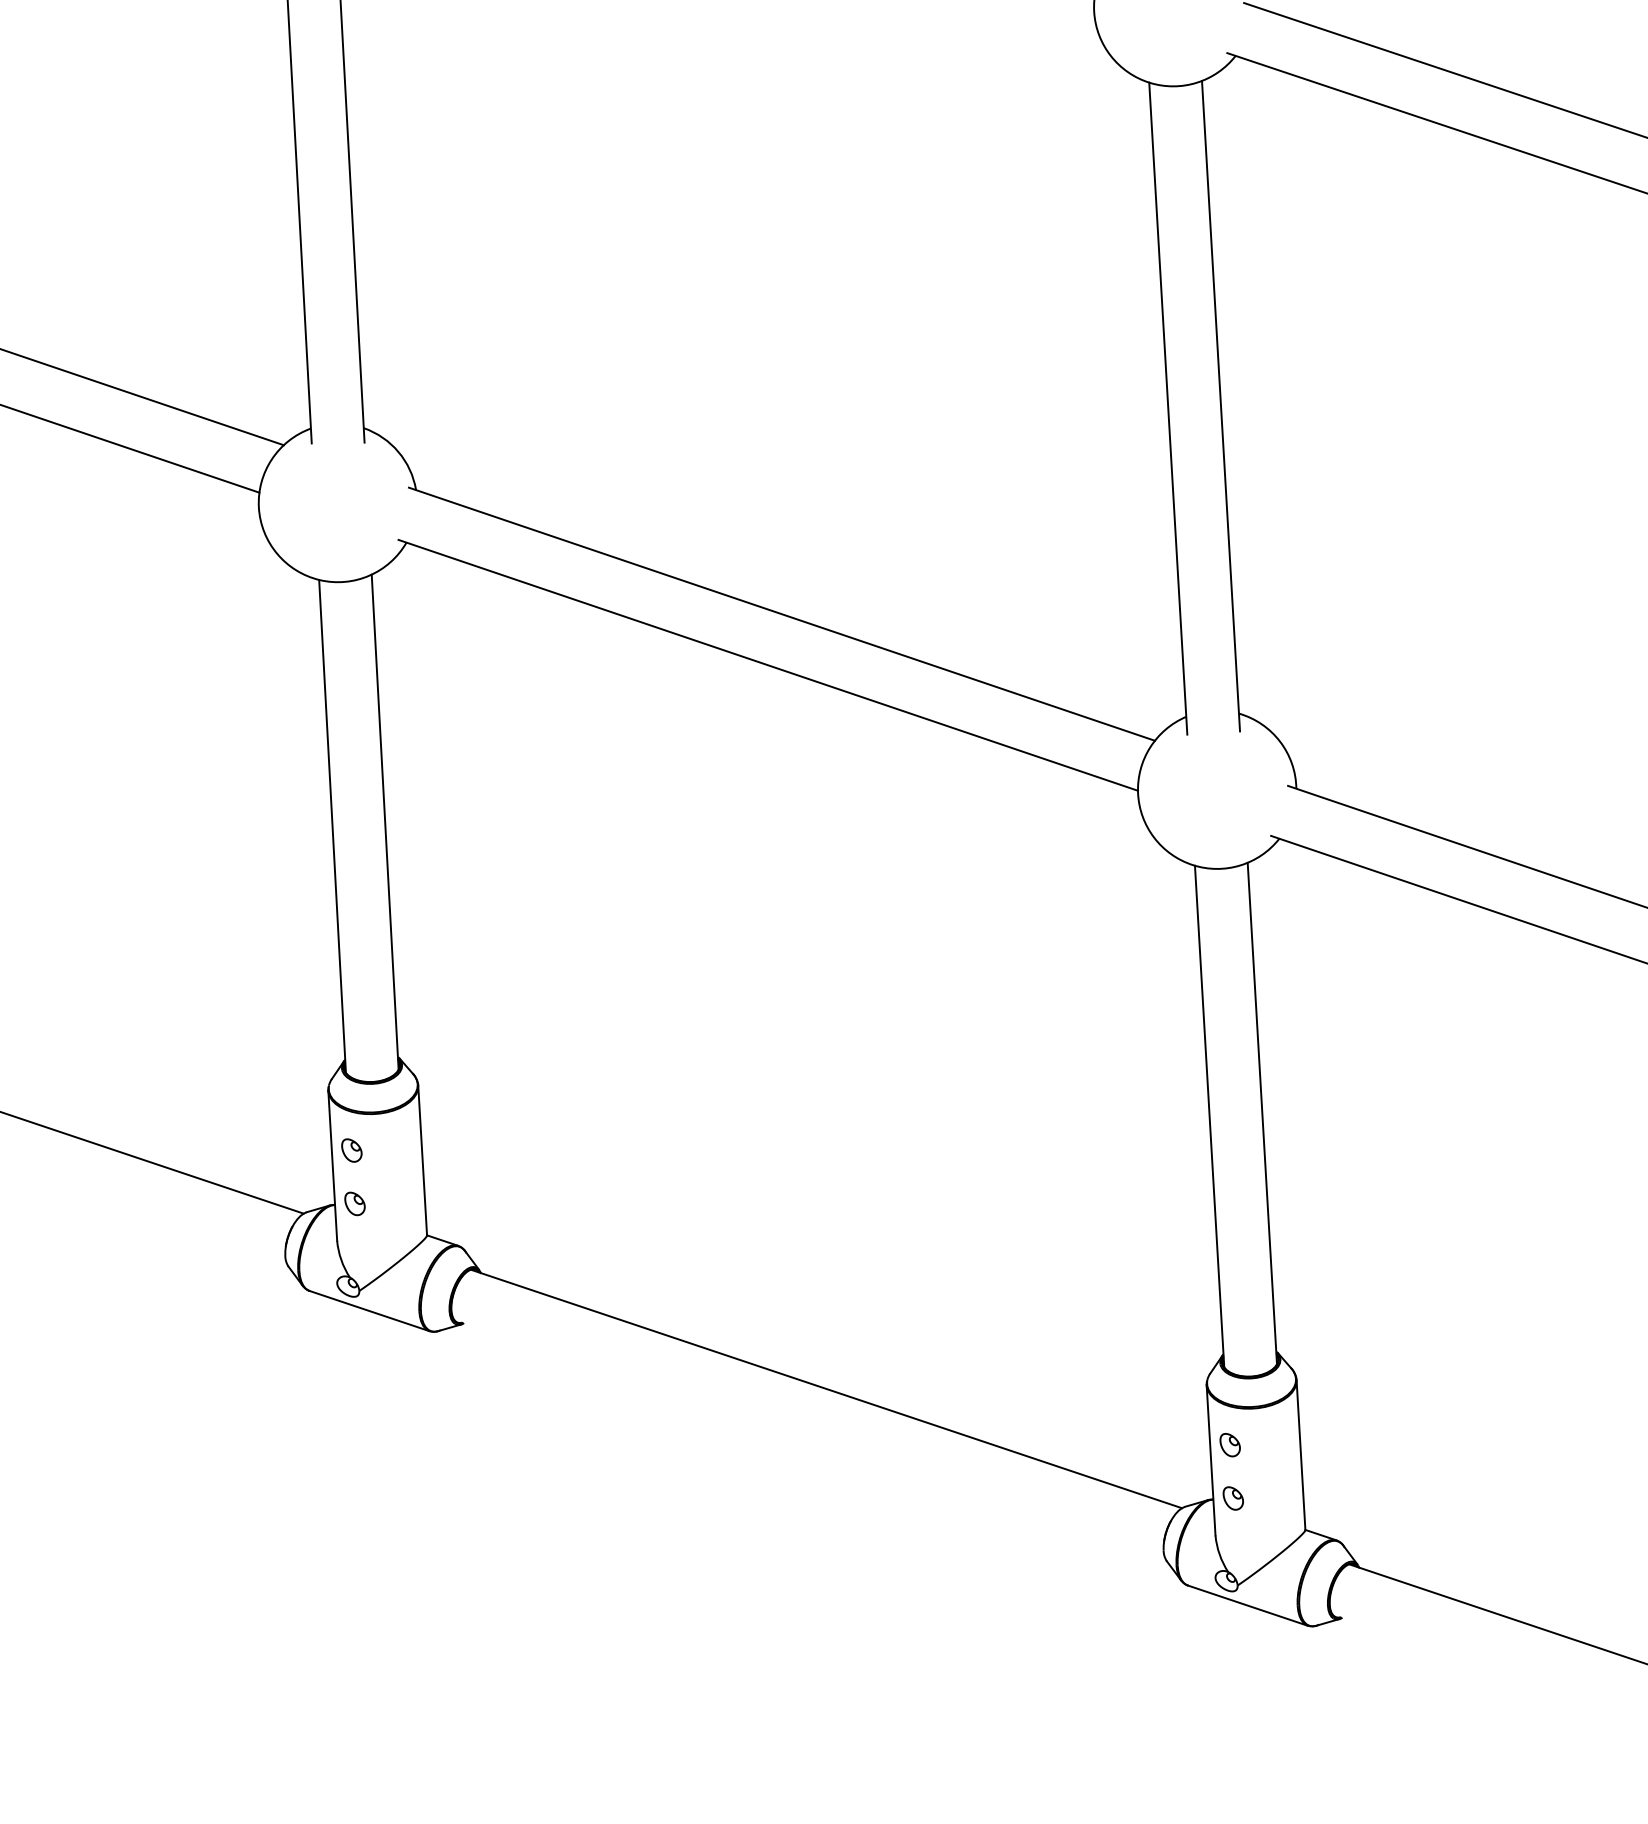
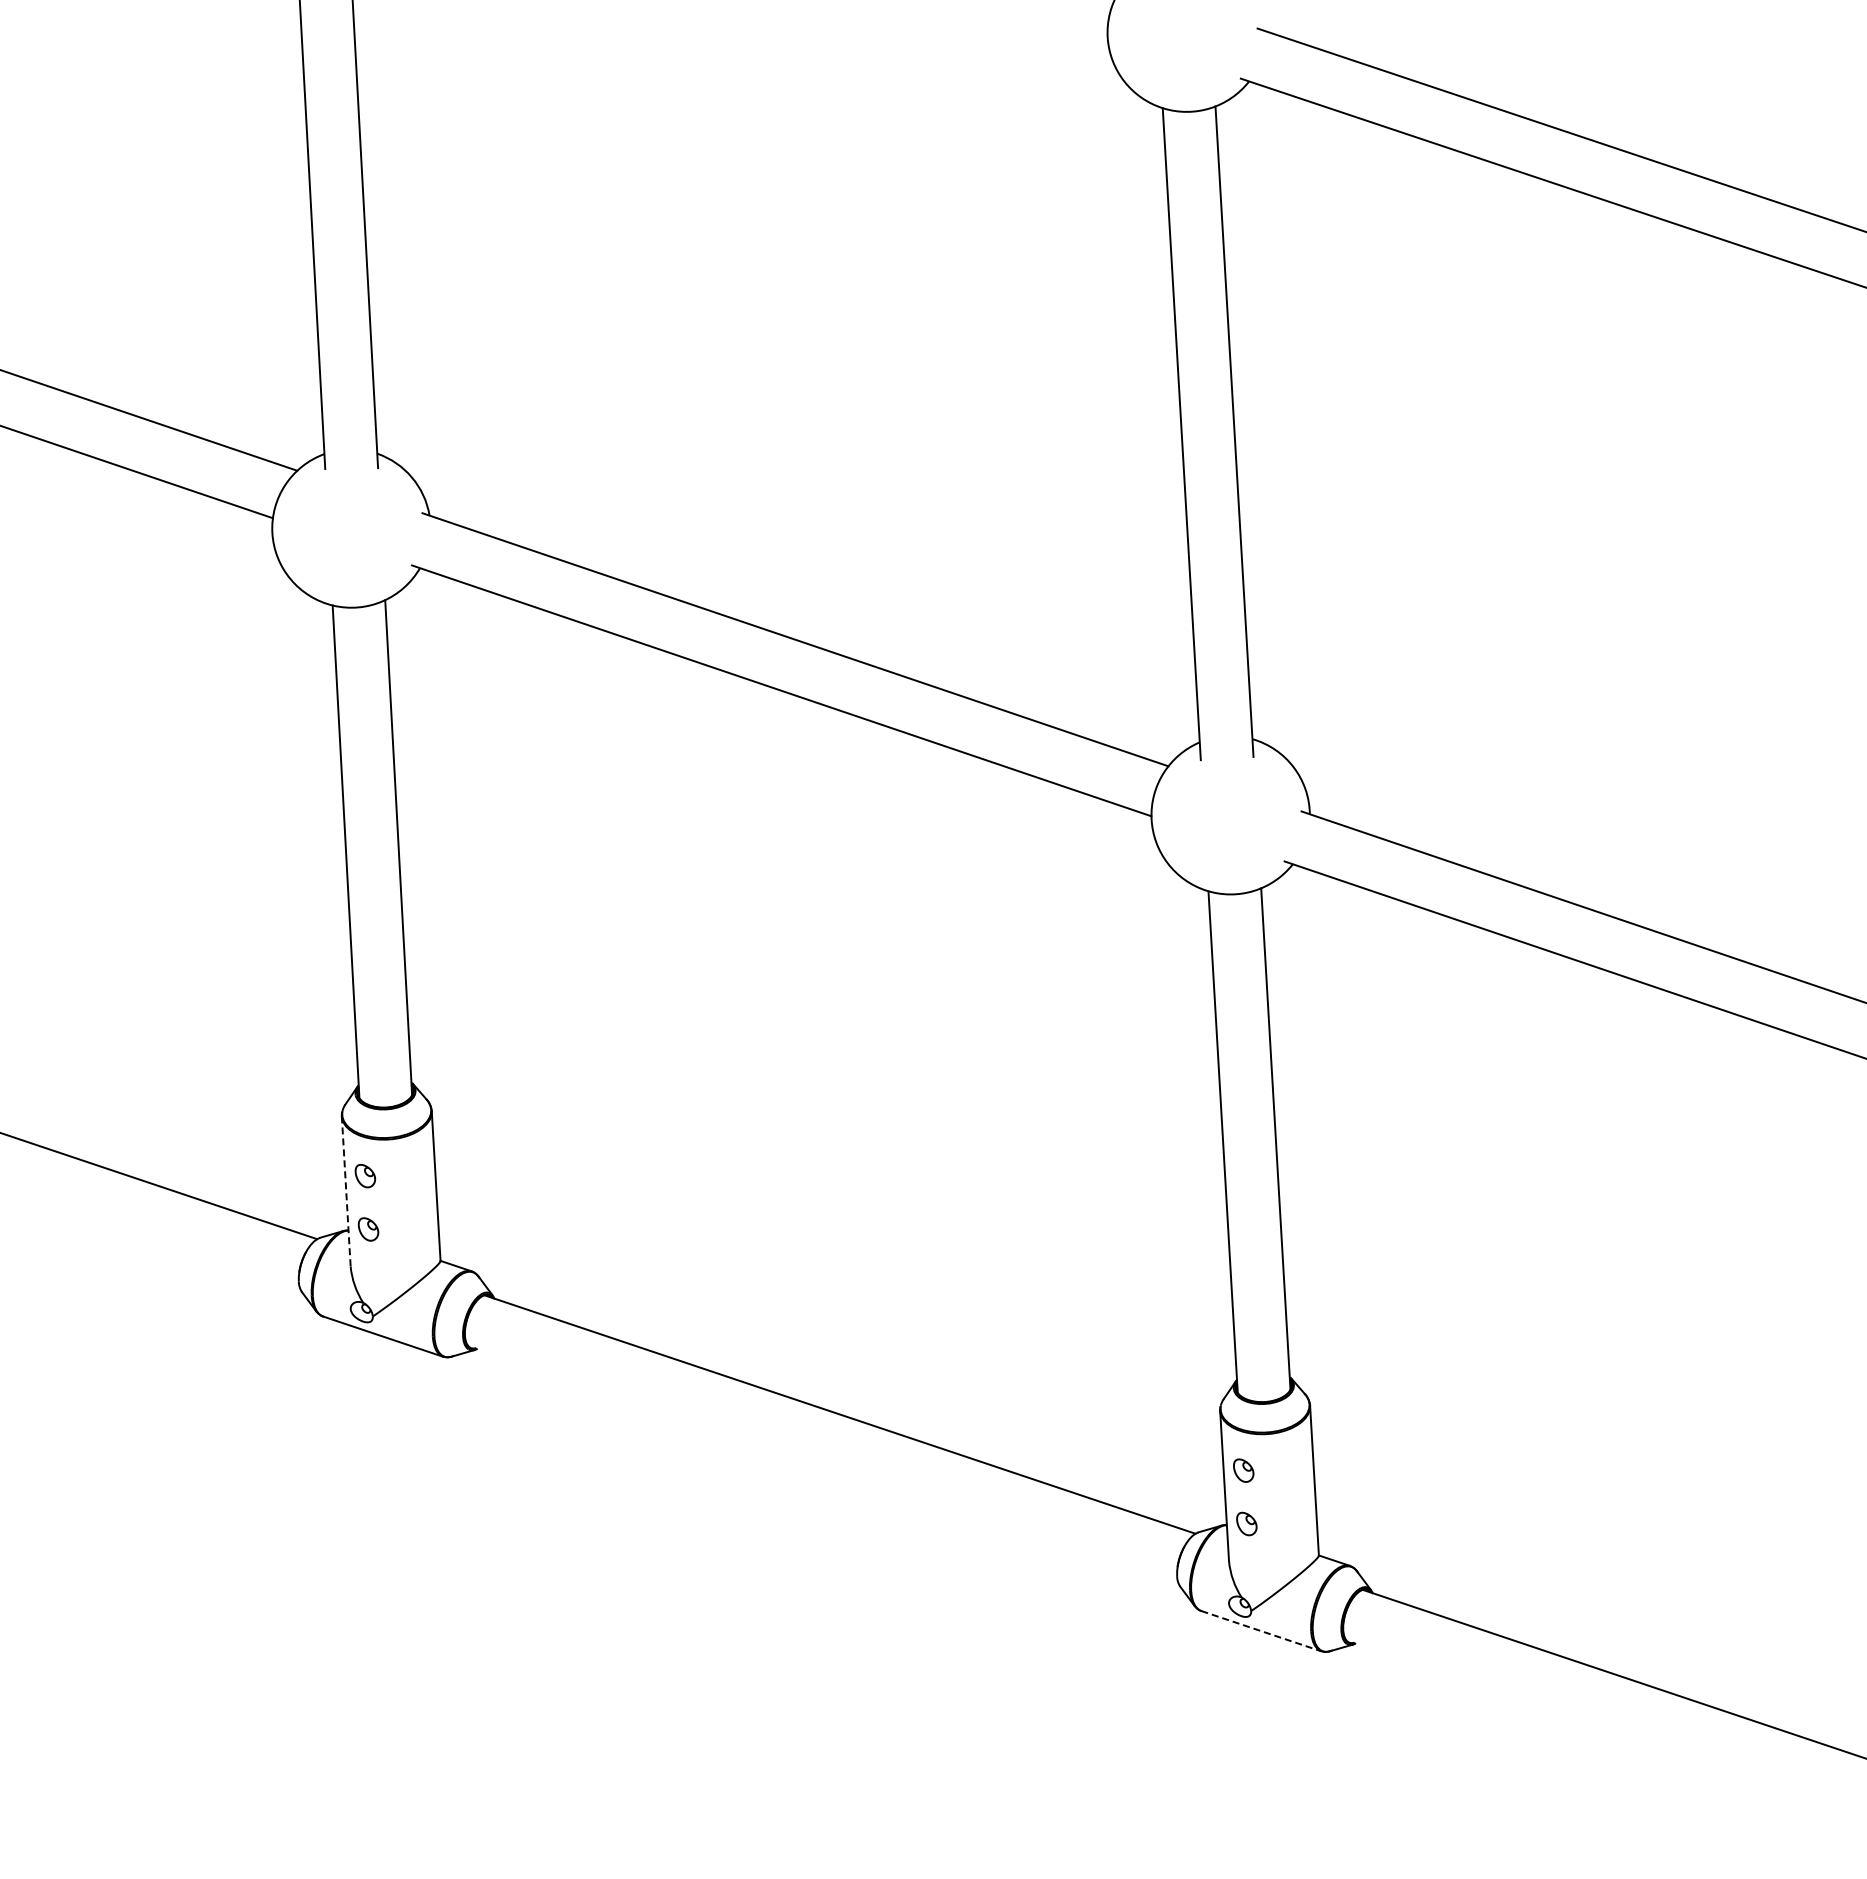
line: (333, 1165) -> (346, 1191), solid -> dashed
line: (1248, 1605) -> (1261, 1631), solid -> dashed

